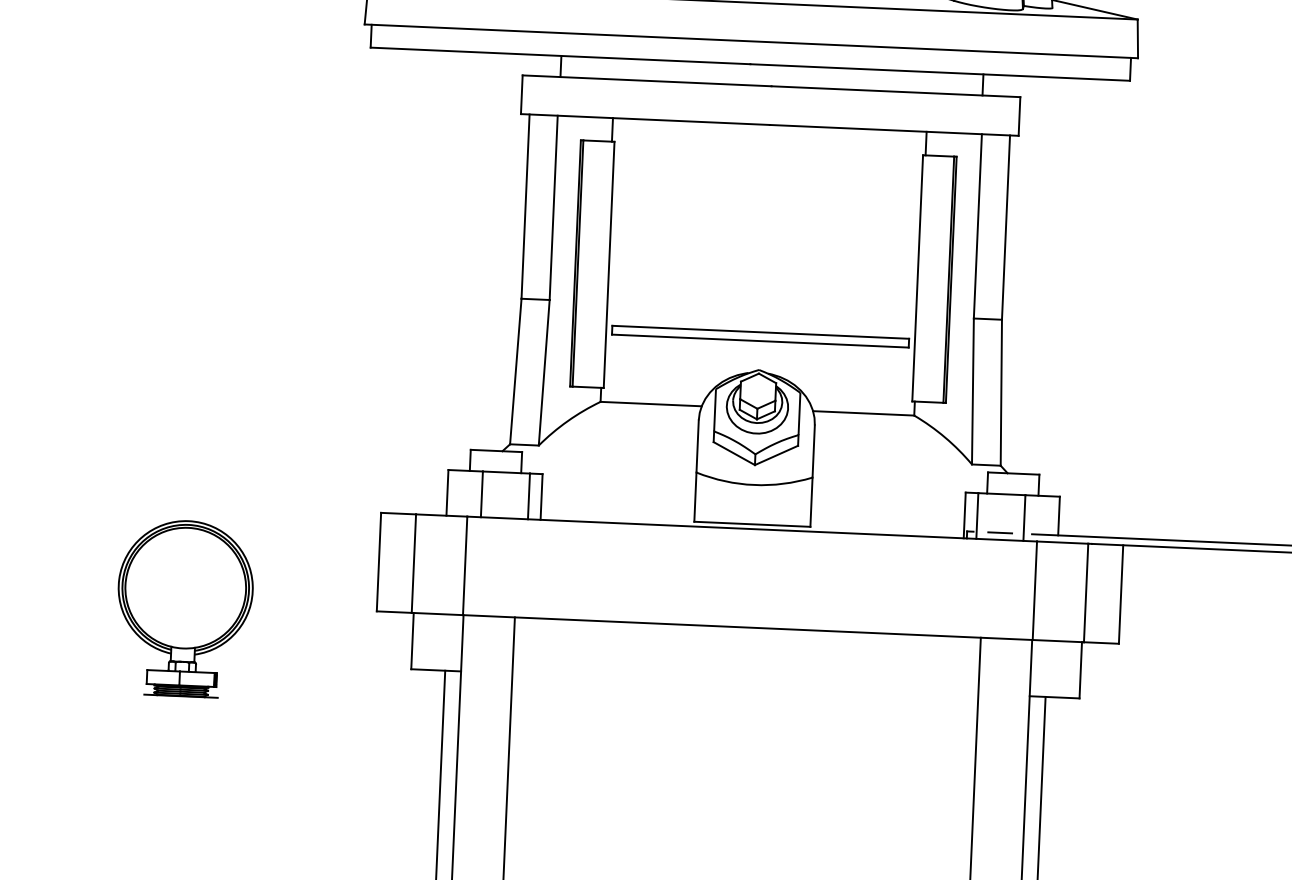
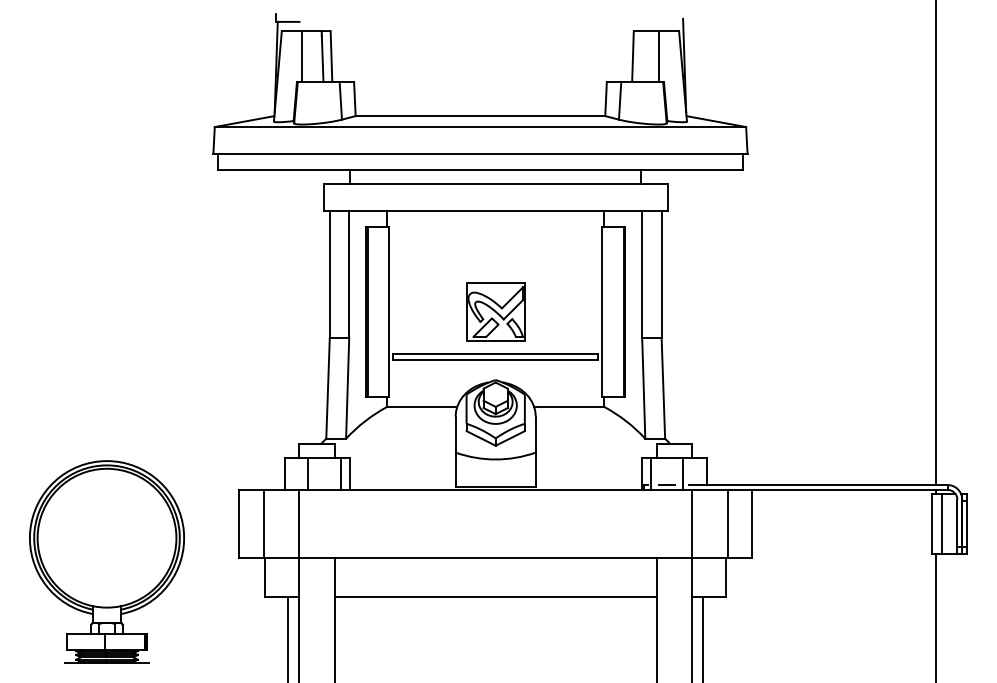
part: (763, 270) -> (495, 311), added
part: (184, 608) -> (106, 561), size x1.67
line: (745, 683) -> (495, 596), added

